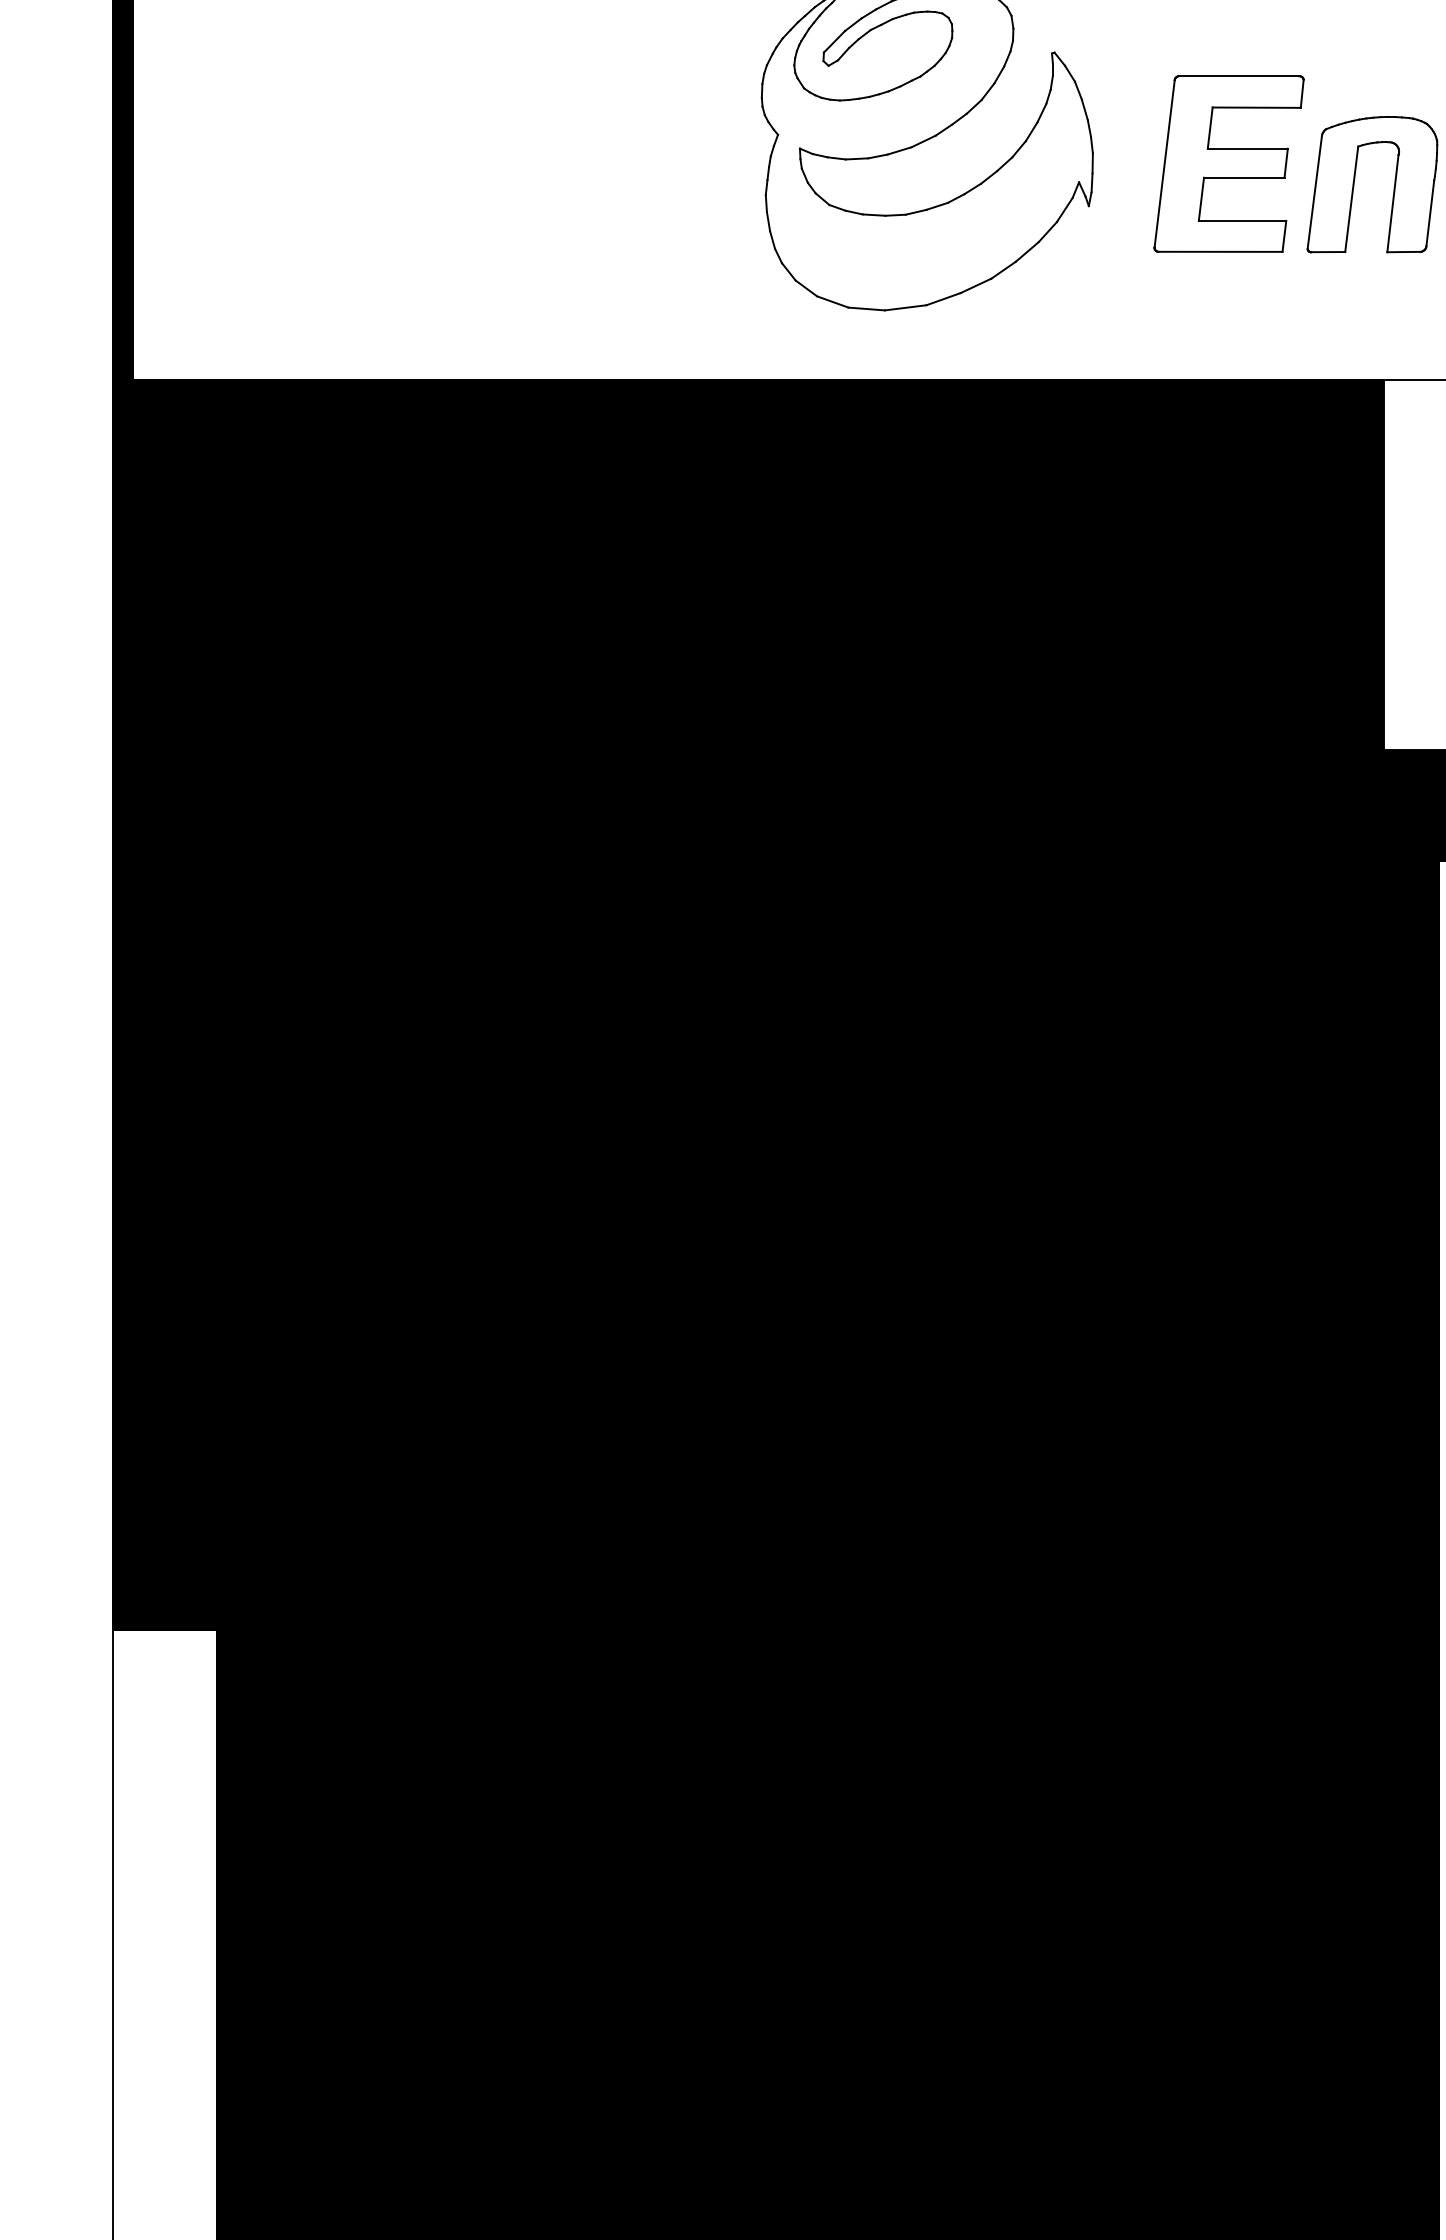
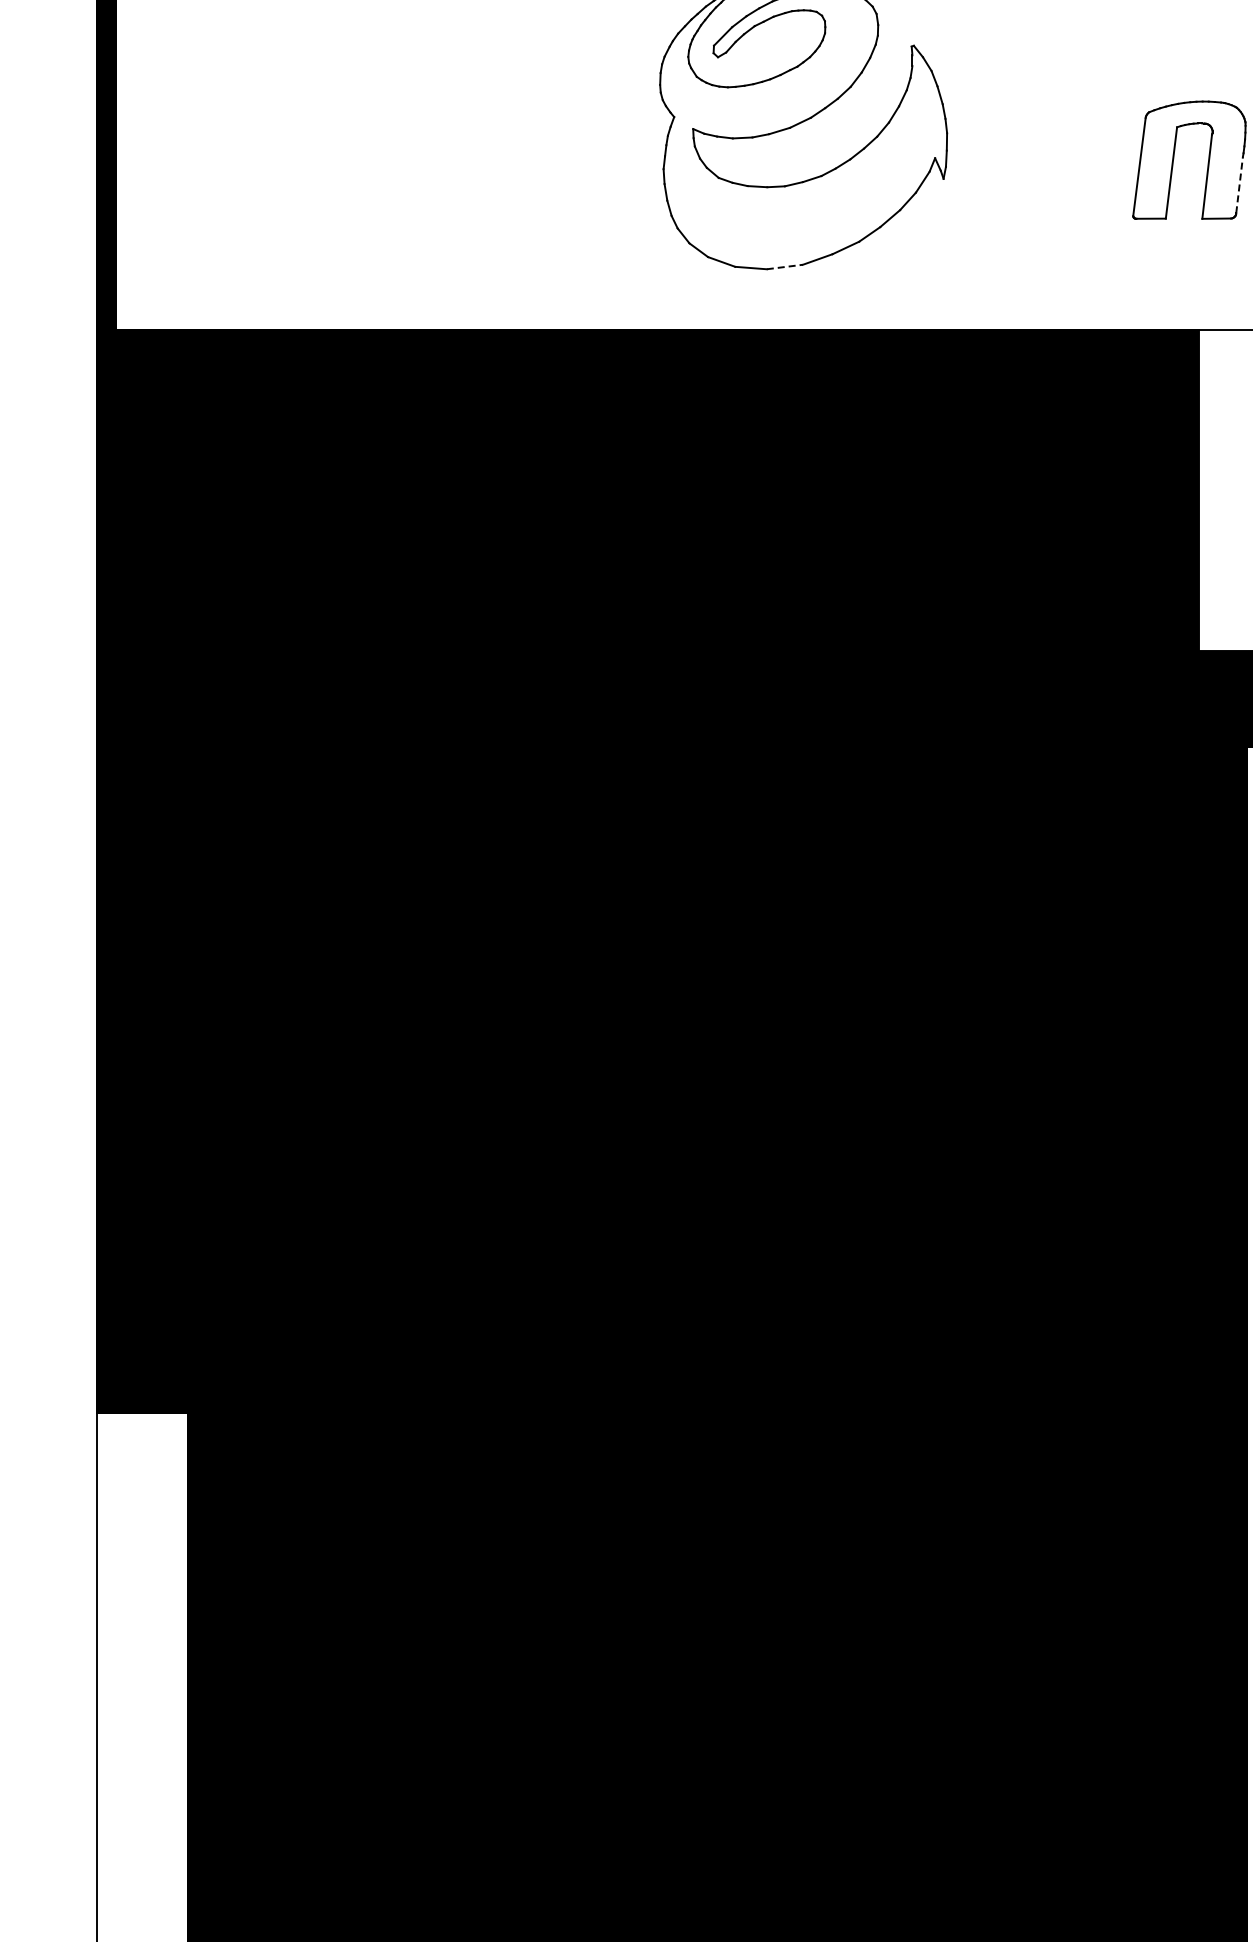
part: (1228, 164) -> (1064, 142), removed
line: (1430, 212) -> (1239, 184), solid -> dashed
line: (906, 307) -> (785, 266), solid -> dashed

